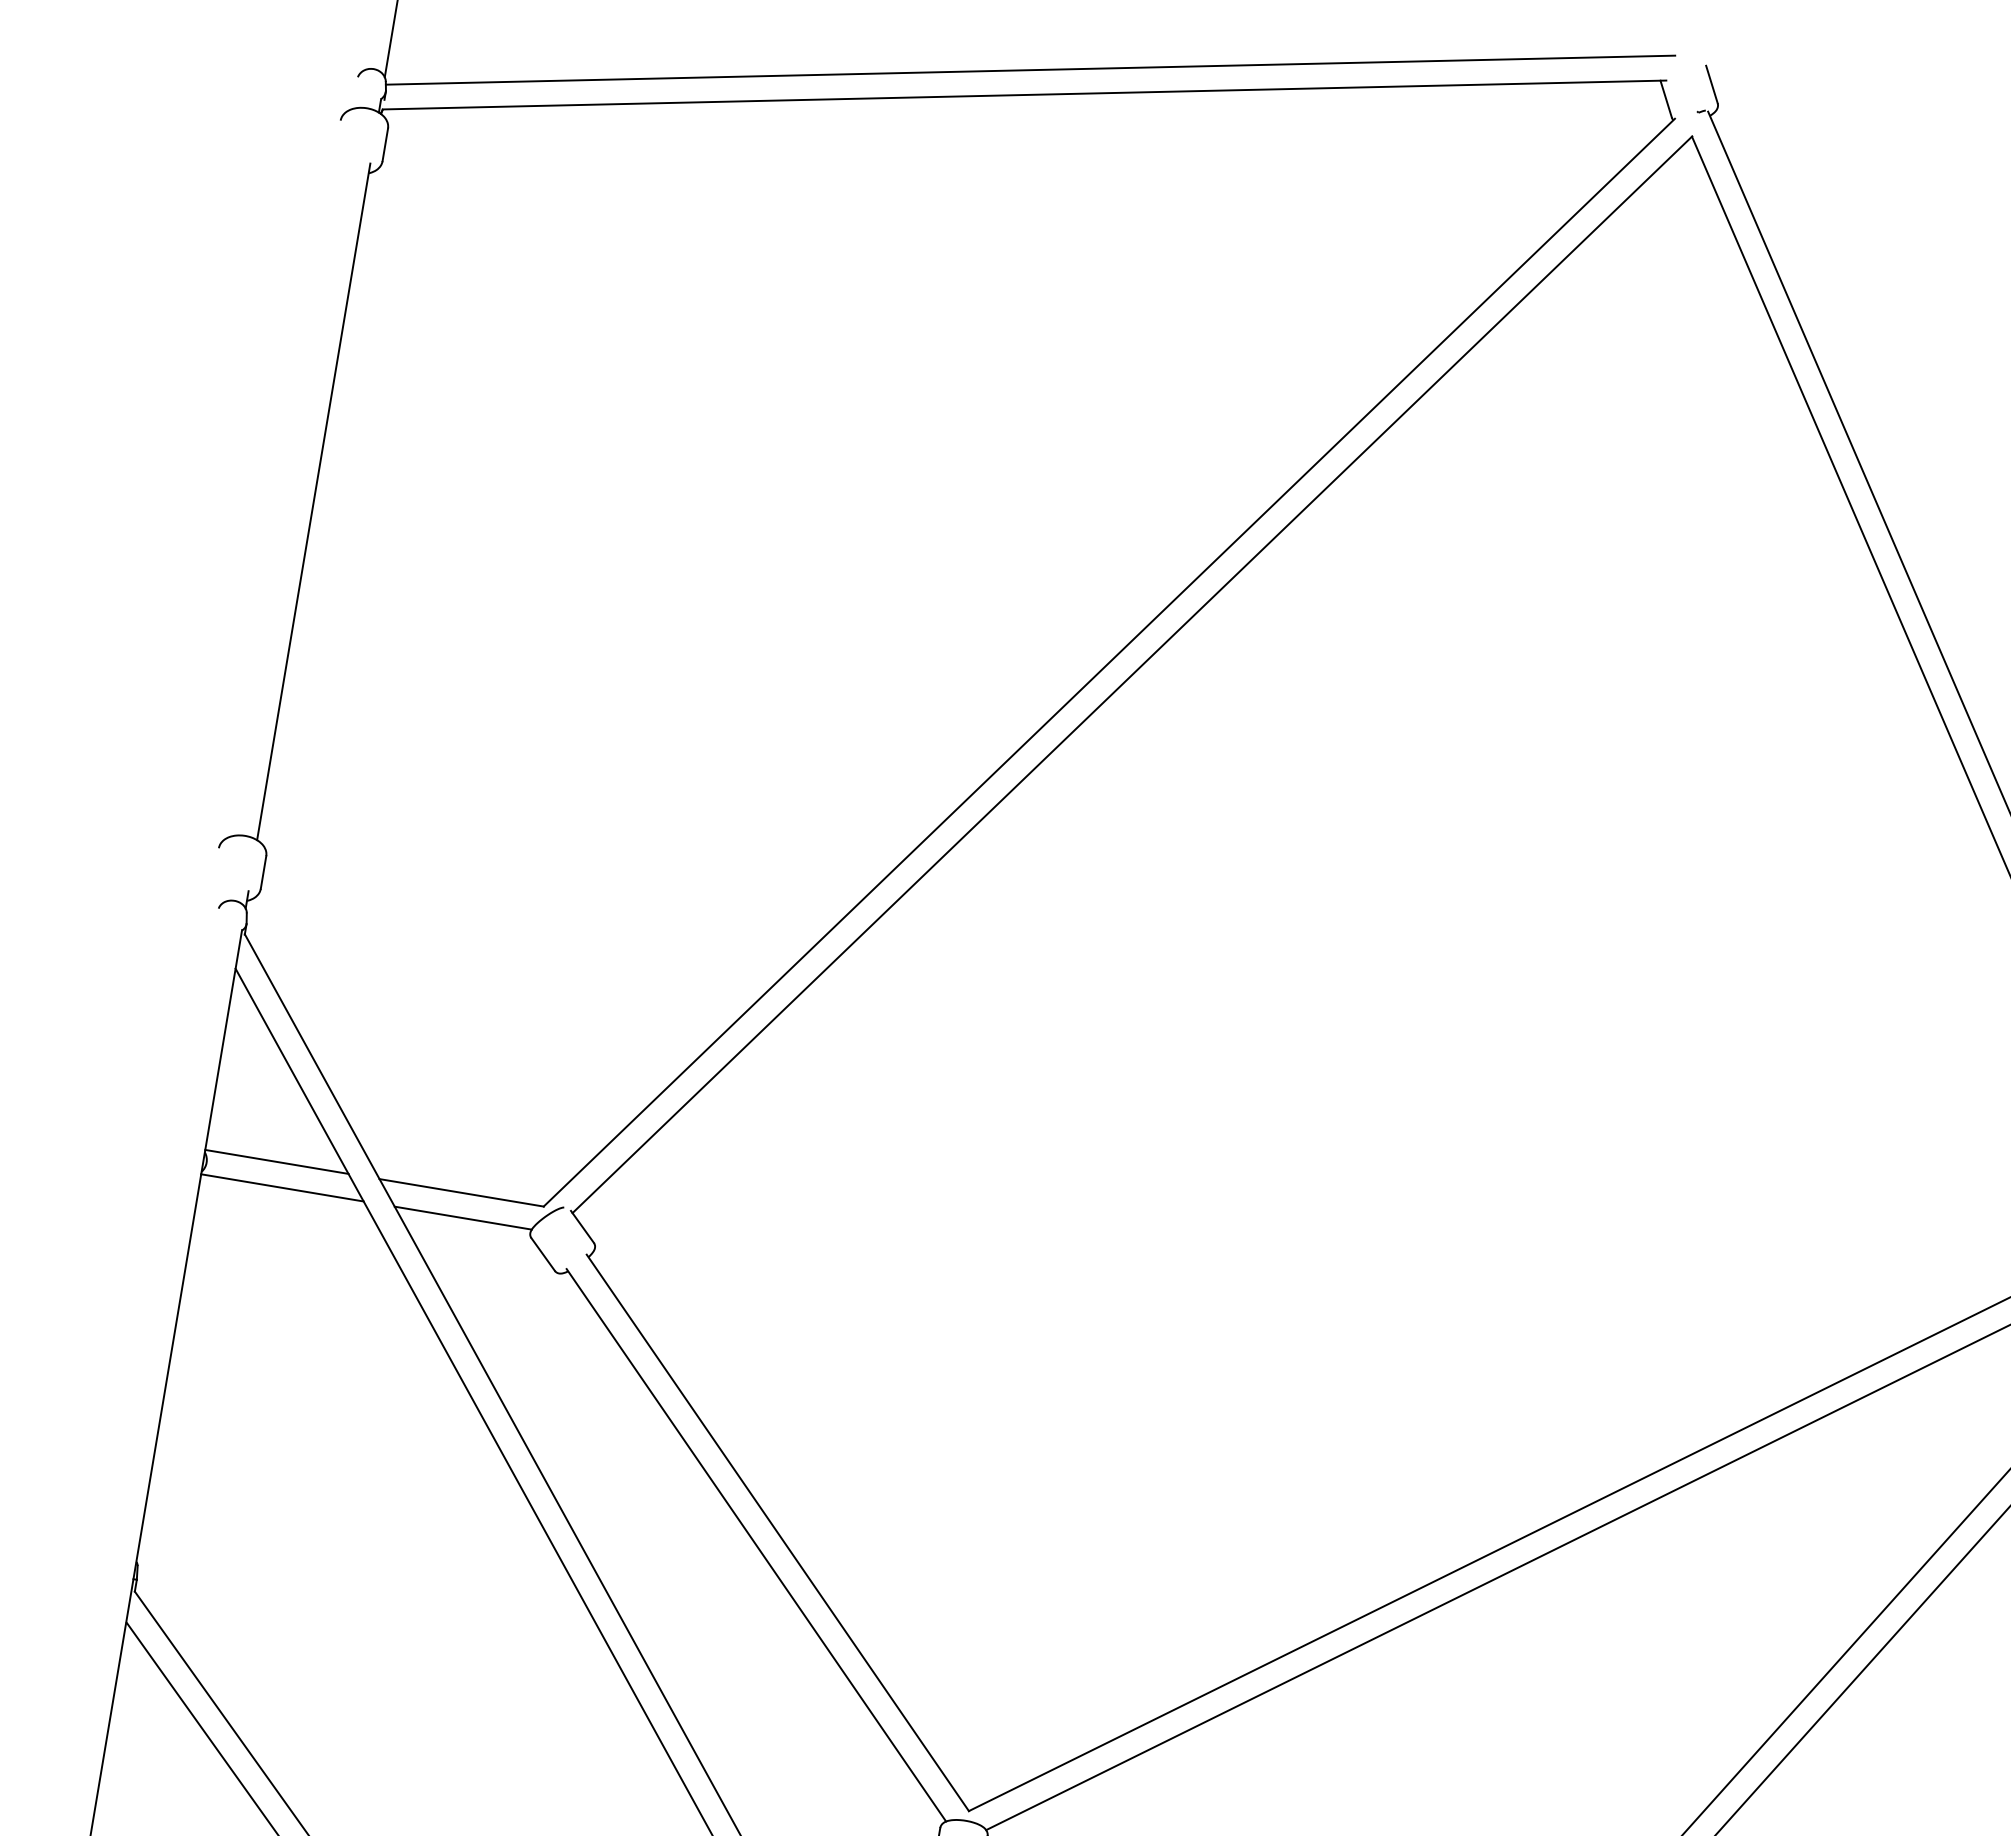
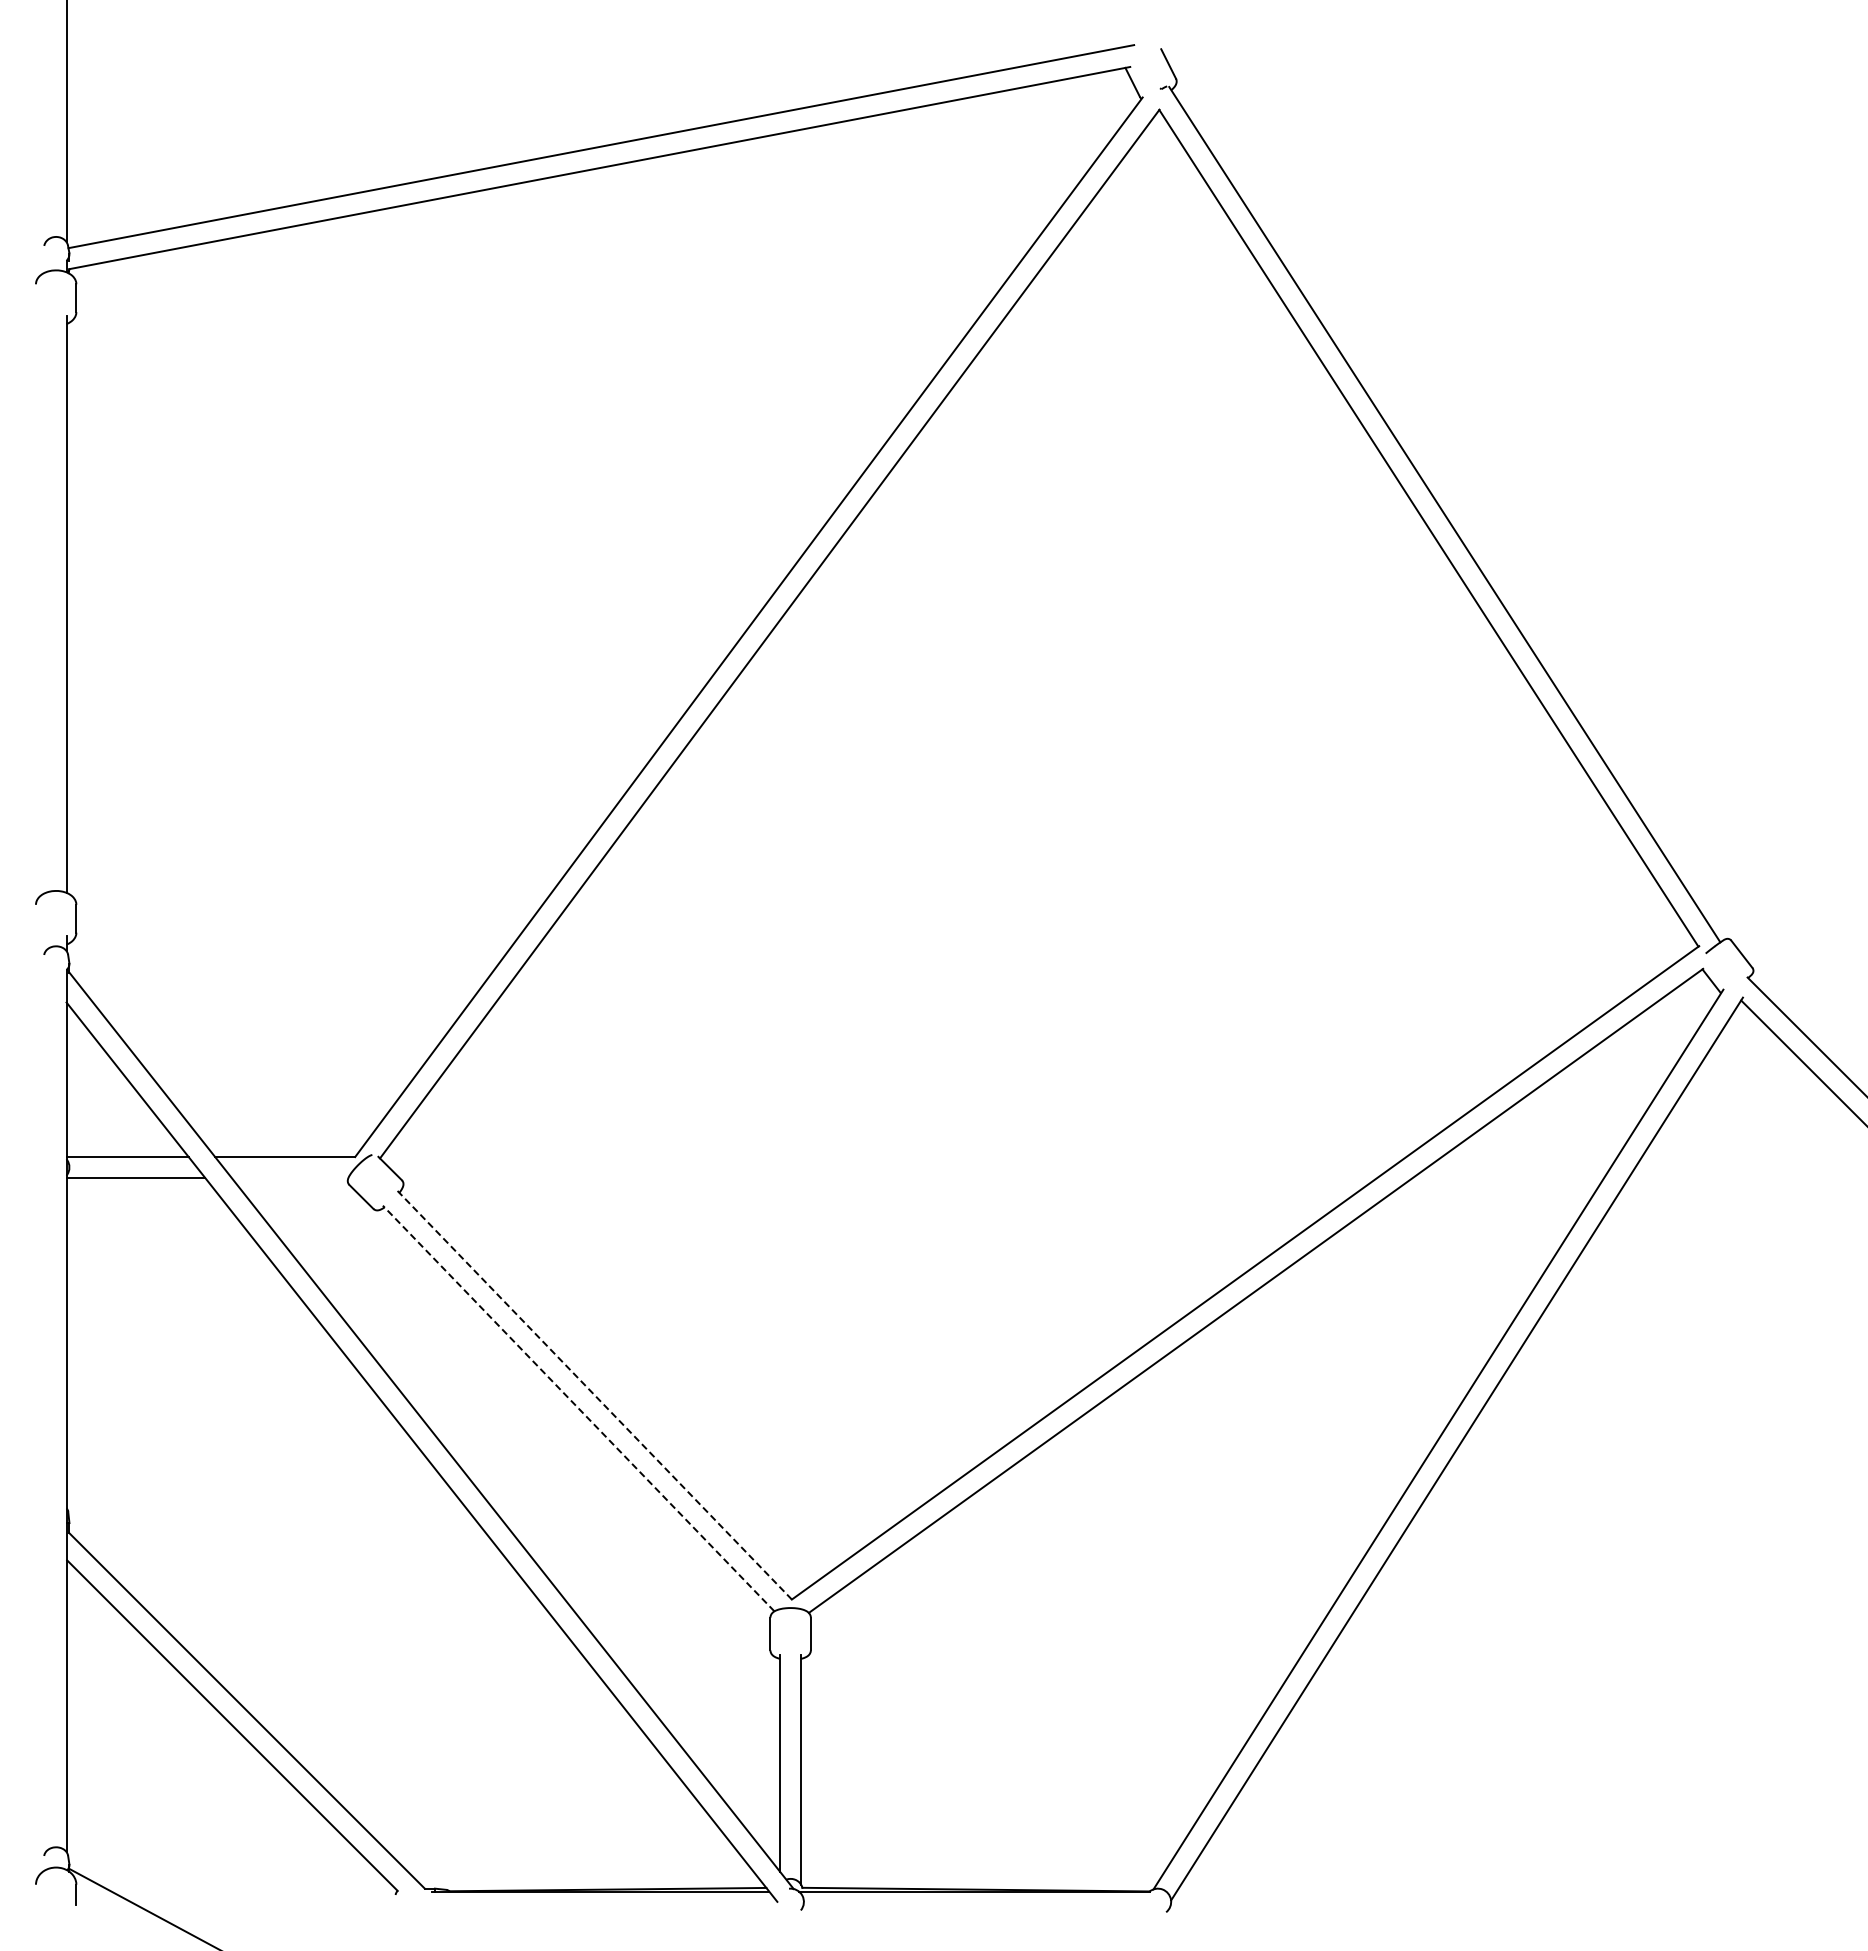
line: (462, 1217) -> (289, 1177), removed
line: (777, 1533) -> (594, 1395), solid -> dashed
line: (756, 1545) -> (578, 1408), solid -> dashed

